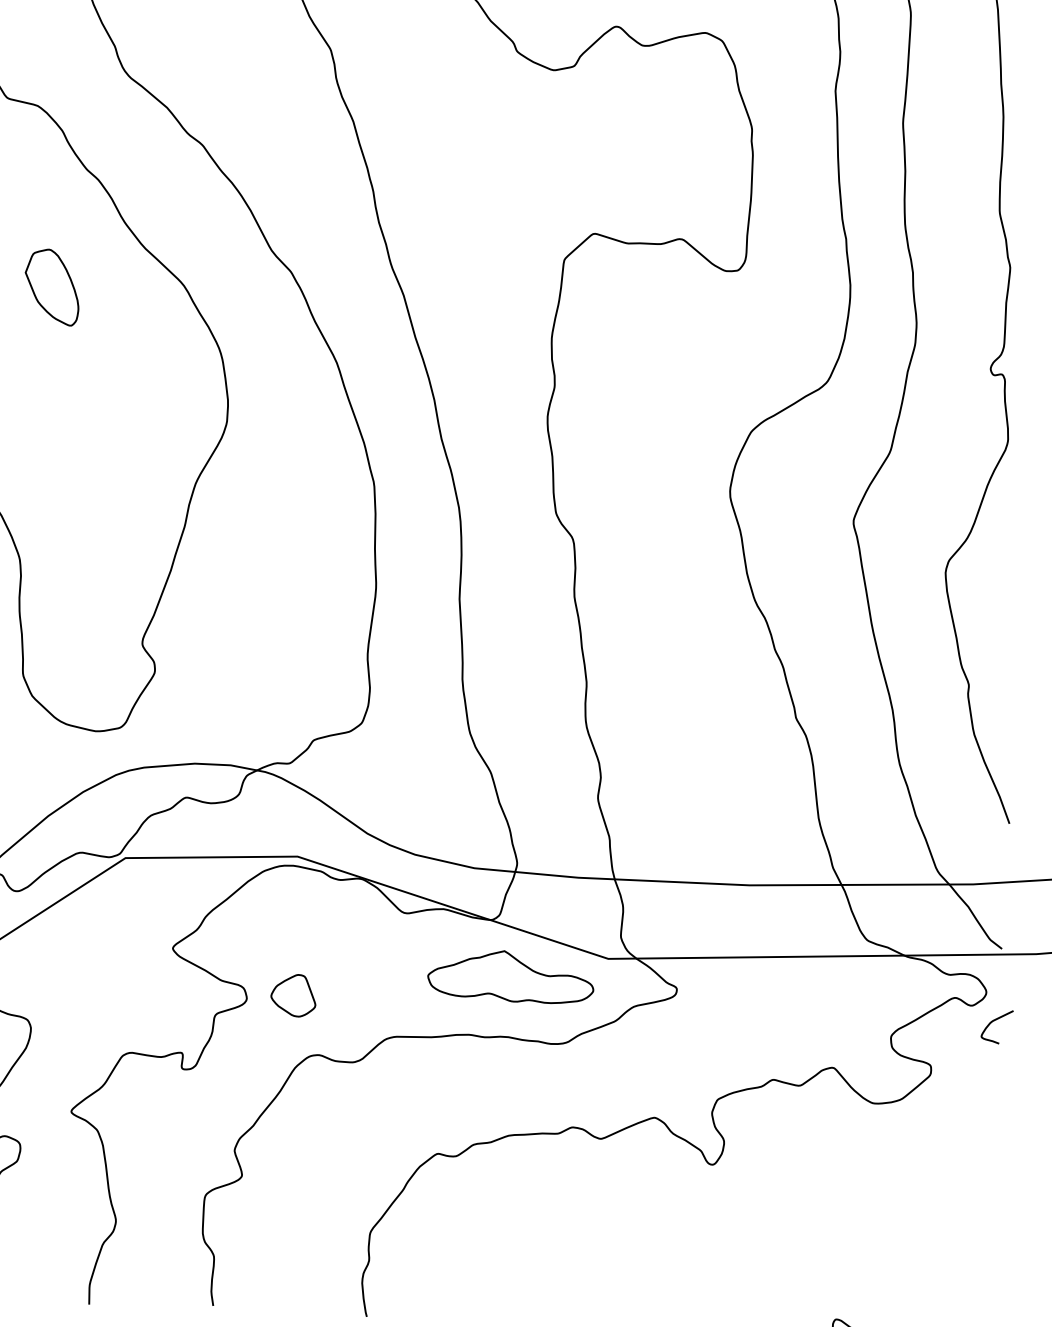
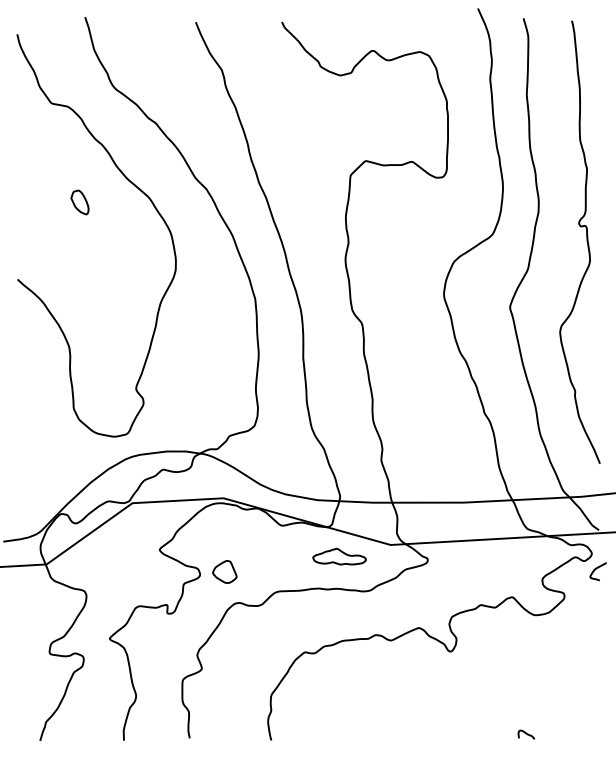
part: (51, 287) -> (79, 202), size x0.6
part: (510, 976) -> (339, 556), size x0.6

